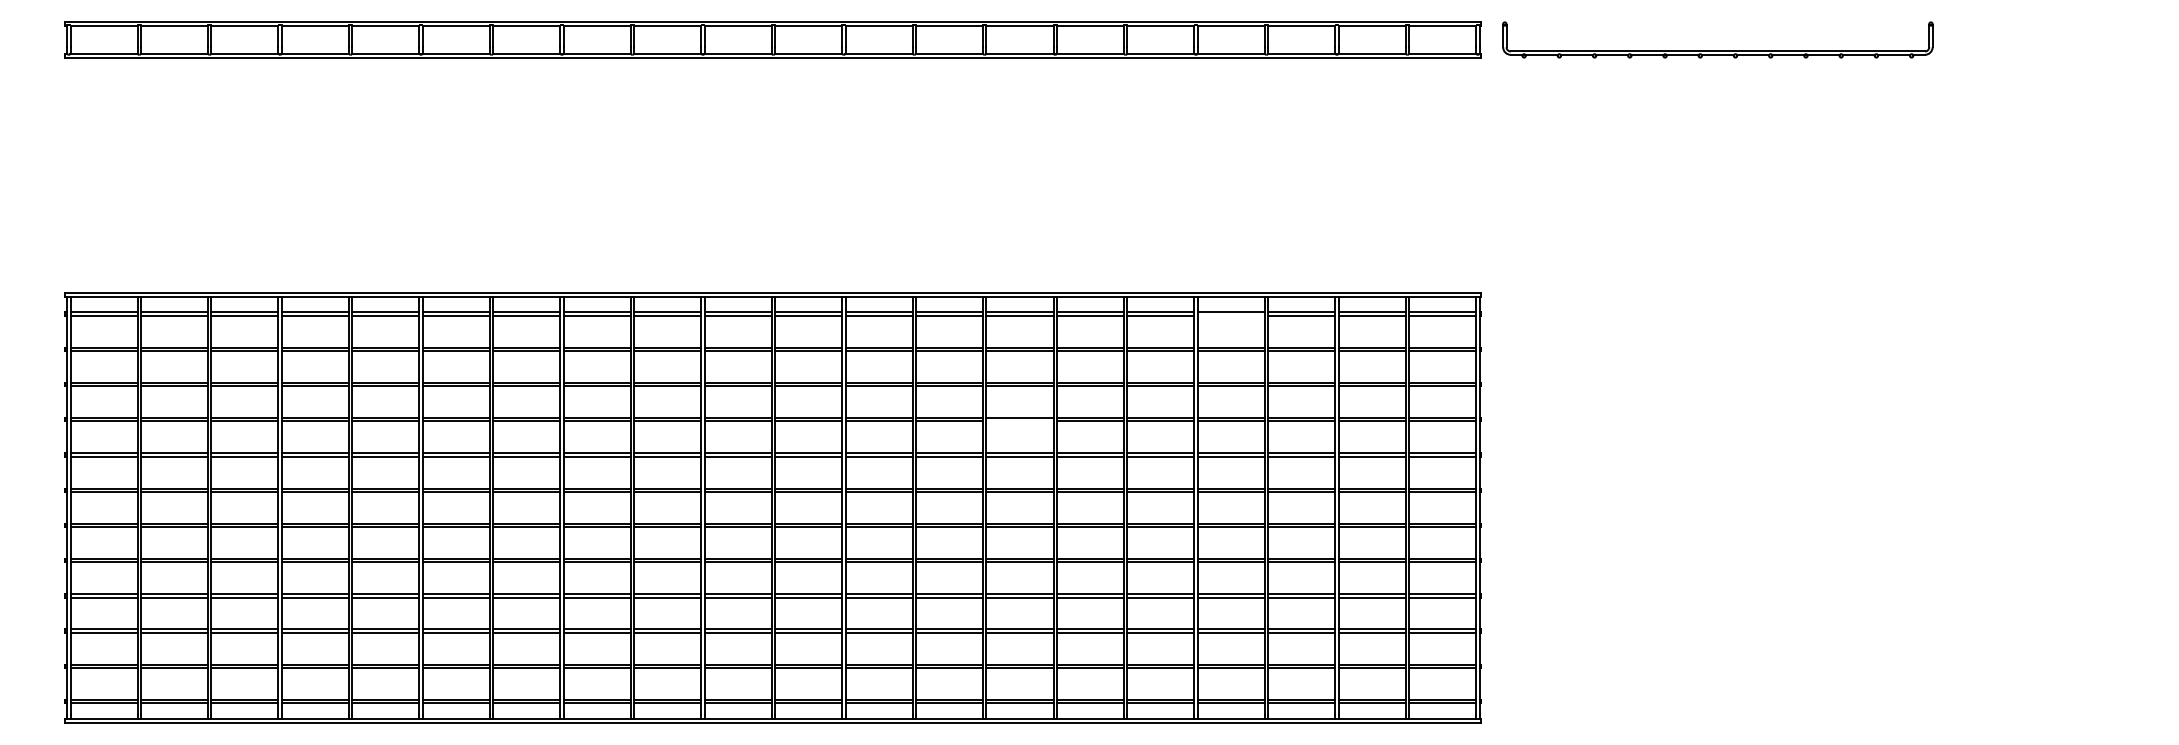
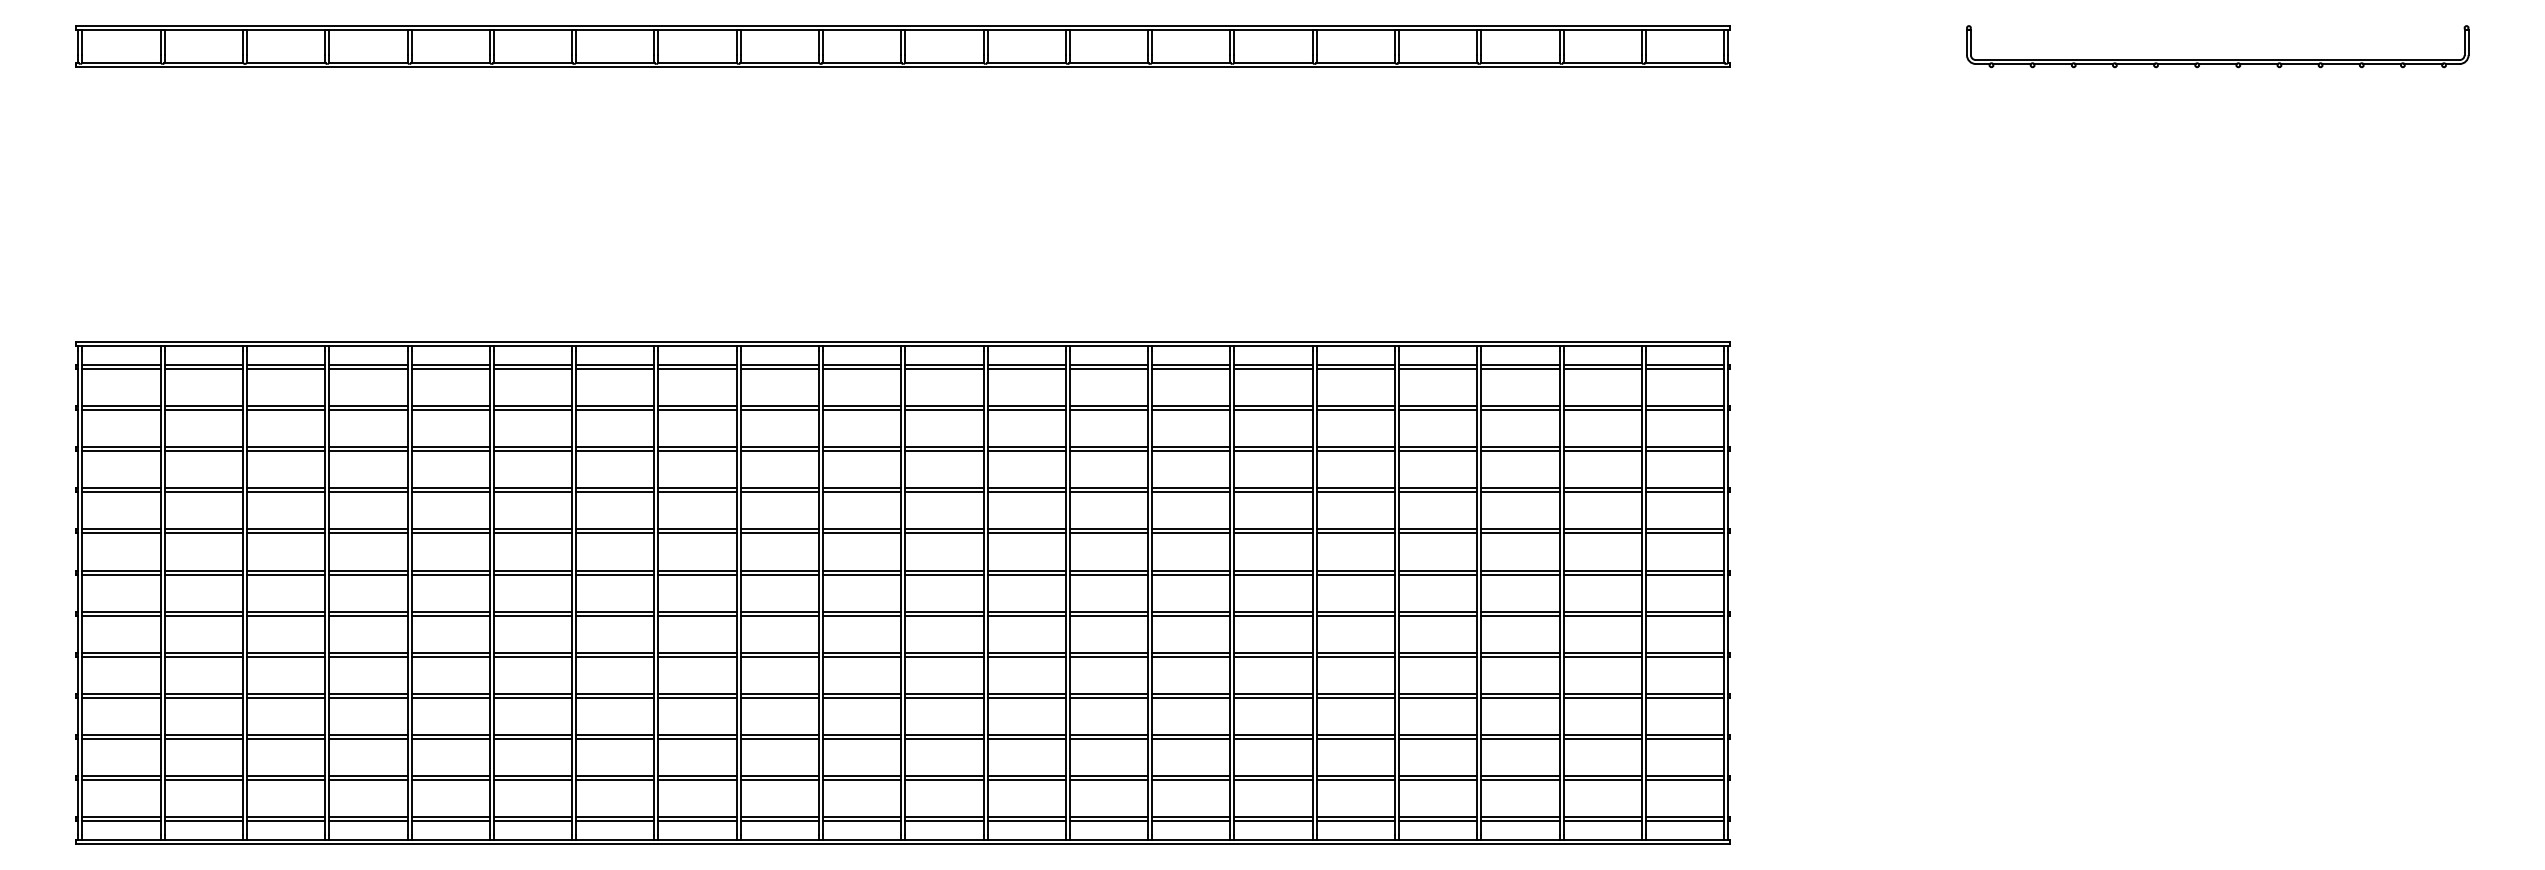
part: (1717, 50) -> (2217, 58), moved
line: (1230, 315) -> (1437, 368), added
line: (1019, 421) -> (1190, 492), added

